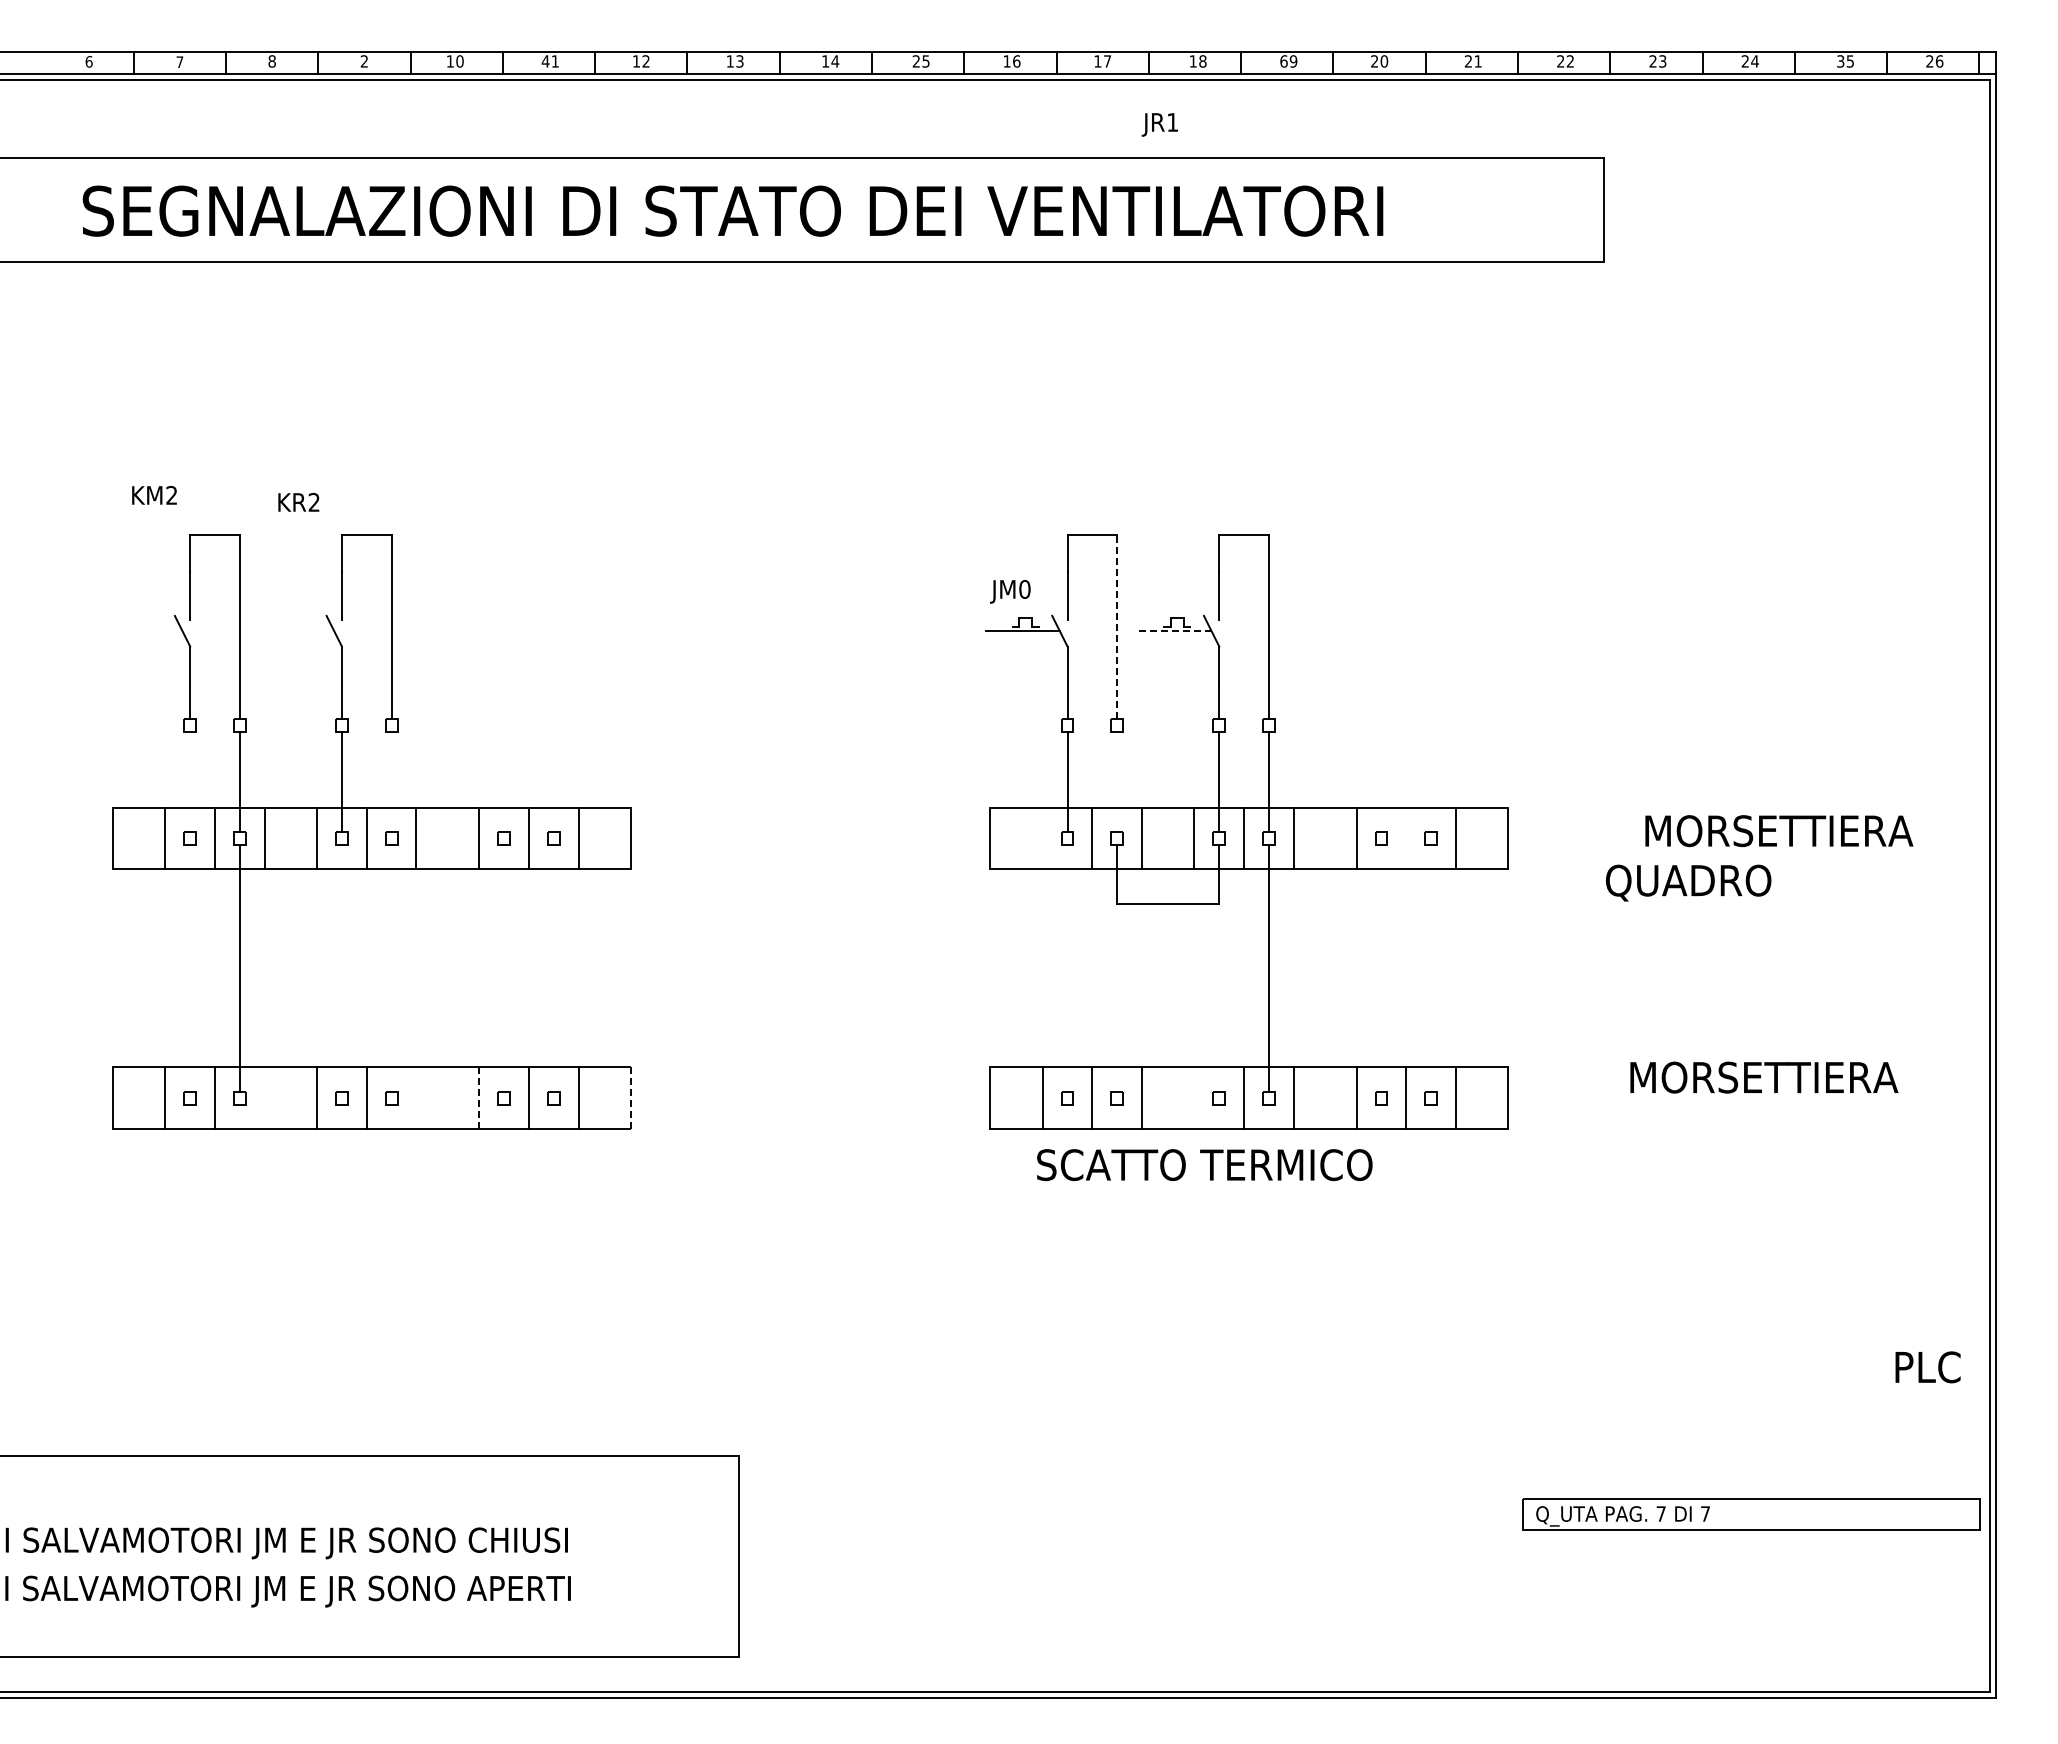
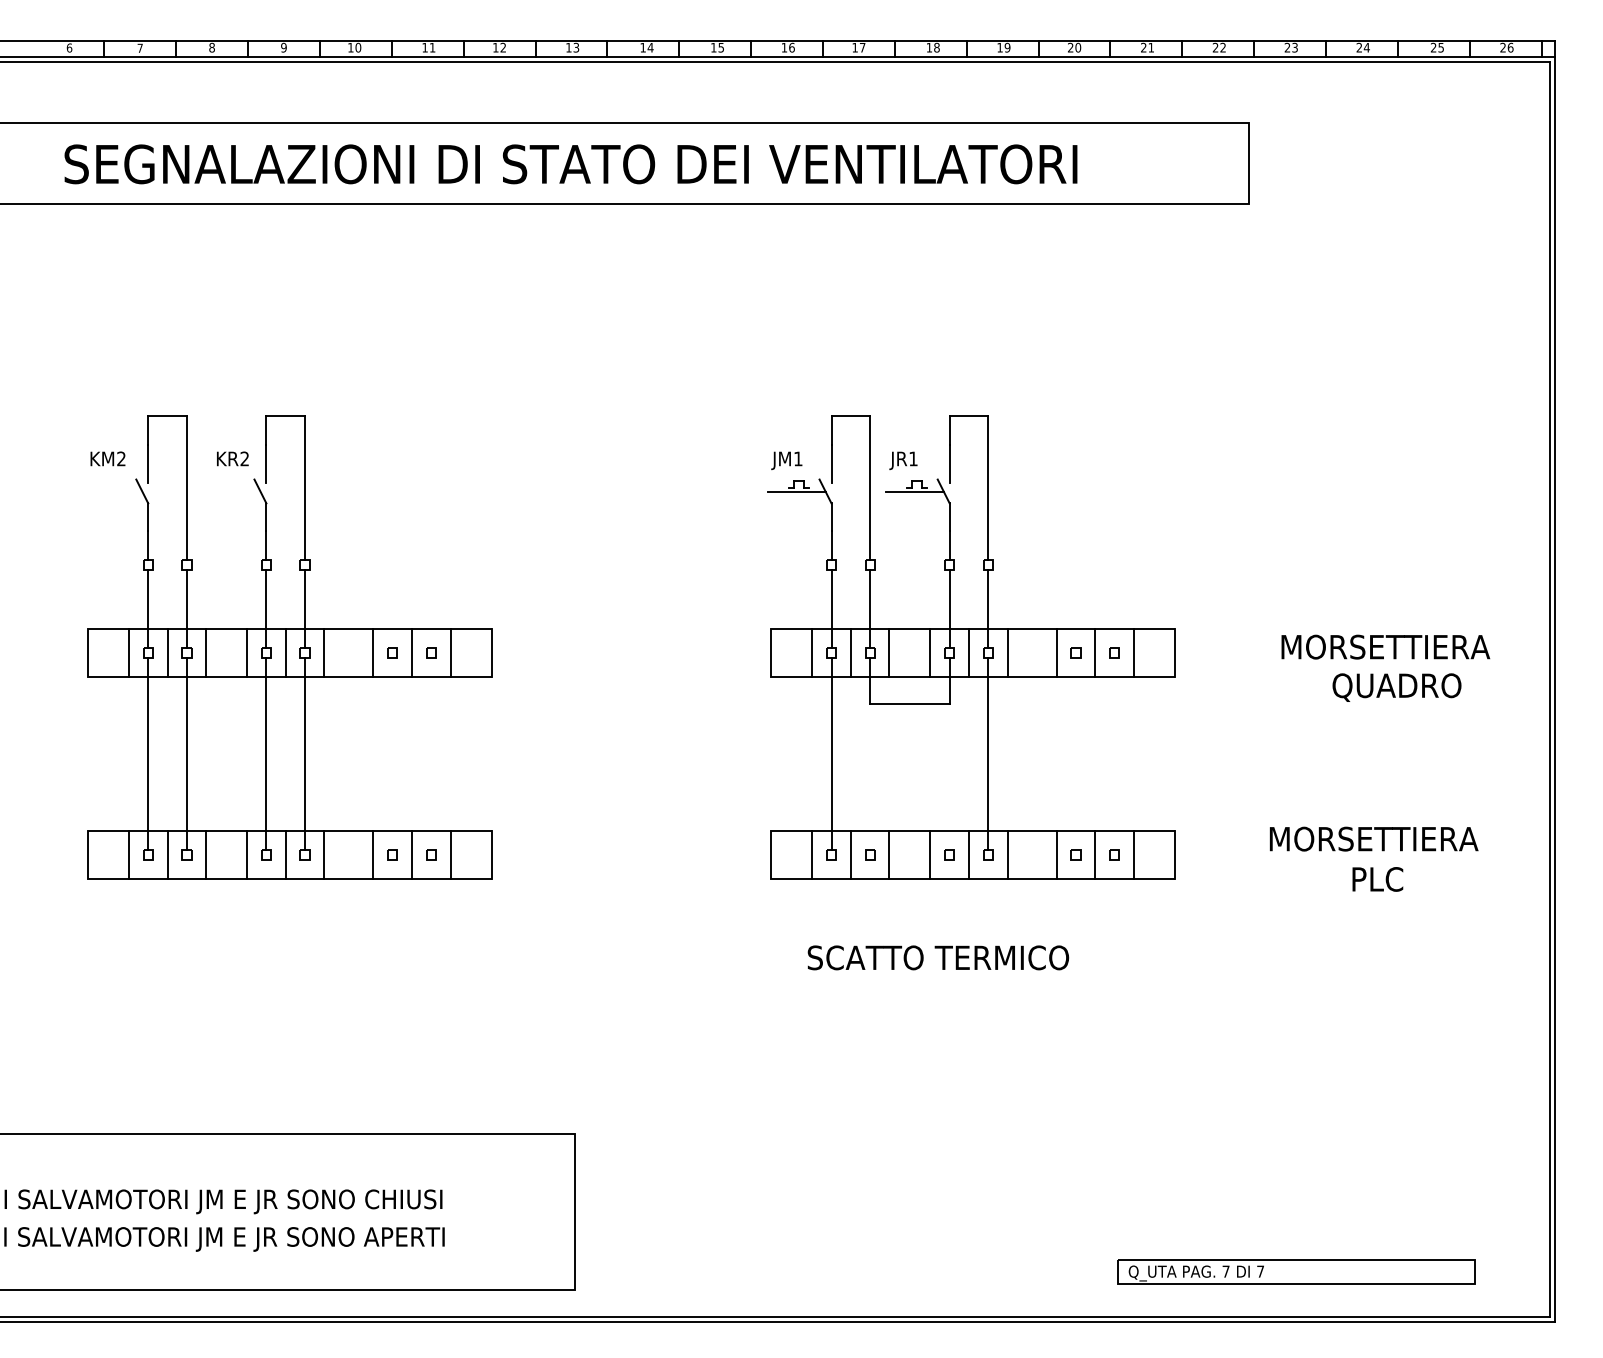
text: (364, 61) -> (283, 47), 2 -> 9
text: (545, 61) -> (424, 47), 41 -> 11
text: (915, 61) -> (713, 47), 25 -> 15
text: (1283, 61) -> (999, 47), 69 -> 19
text: (1840, 61) -> (1433, 47), 35 -> 25
text: (1159, 124) -> (903, 460), moved
text: (154, 495) -> (107, 458), moved
text: (298, 502) -> (232, 458), moved
text: (1024, 589) -> (797, 458), JM0 -> JM1
line: (1117, 626) -> (870, 487), dashed -> solid
line: (1174, 631) -> (914, 491), dashed -> solid
line: (190, 781) -> (148, 608), added
line: (391, 781) -> (305, 608), added
line: (1117, 781) -> (870, 608), added
line: (1042, 838) -> (812, 652), added
line: (1406, 838) -> (1095, 652), added
text: (1688, 882) -> (1396, 687), moved
line: (190, 968) -> (148, 754), added
line: (341, 968) -> (266, 754), added
line: (391, 968) -> (305, 754), added
line: (1067, 968) -> (831, 754), added
line: (264, 1098) -> (206, 855), added
line: (416, 1098) -> (324, 855), added
line: (479, 1098) -> (373, 855), dashed -> solid
line: (631, 1098) -> (491, 855), dashed -> solid
line: (1194, 1098) -> (930, 855), added
text: (1204, 1165) -> (938, 958), moved
text: (1927, 1367) -> (1377, 879), moved
part: (1751, 1514) -> (1296, 1272), moved

